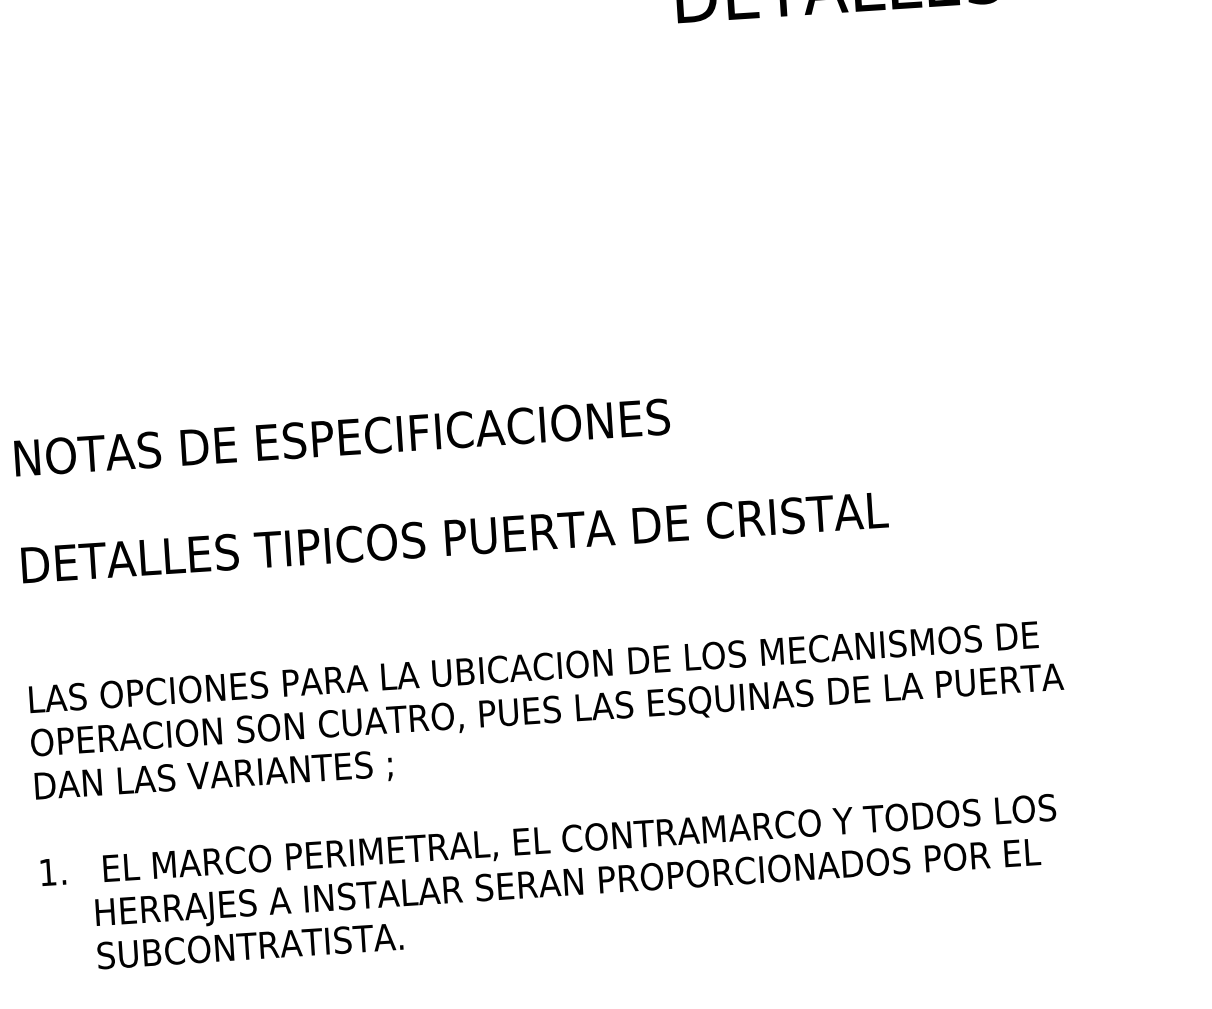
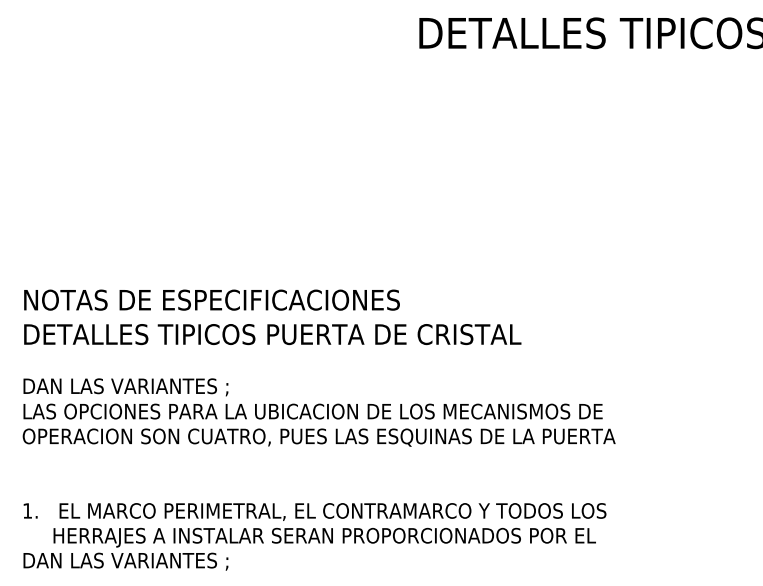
text: (341, 436) -> (211, 299), moved
text: (212, 776) -> (125, 387), moved
text: (224, 949) -> (125, 561), SUBCONTRATISTA. -> DAN LAS VARIANTES ;

